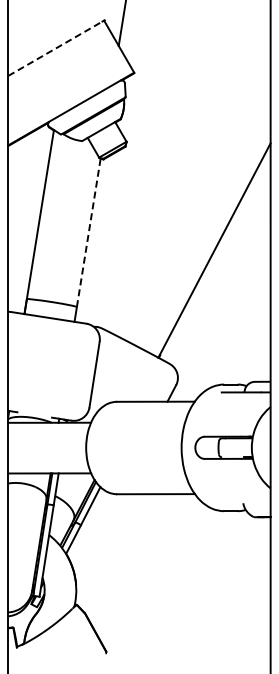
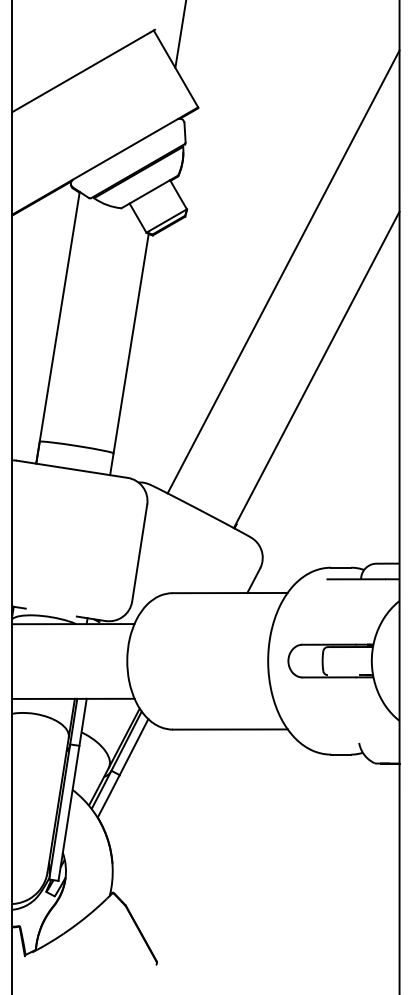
line: (55, 48) -> (82, 71), dashed -> solid
line: (191, 184) -> (282, 272), added
line: (88, 232) -> (130, 343), dashed -> solid

